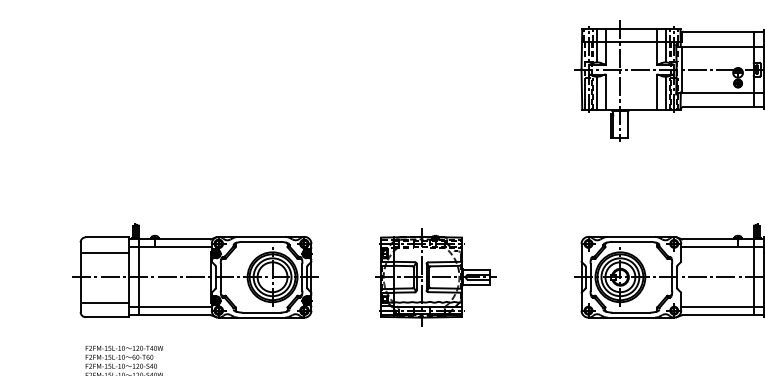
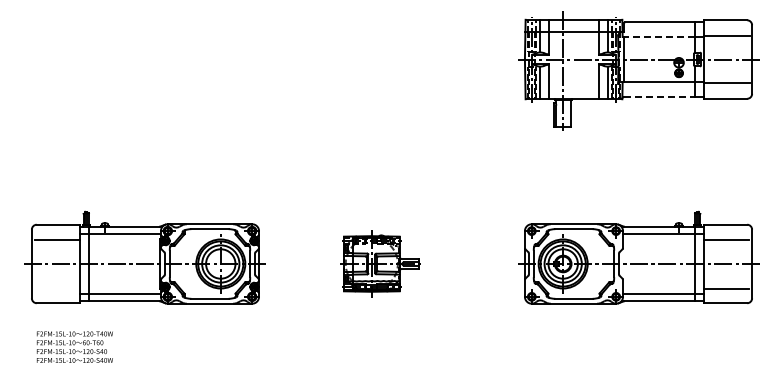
line: (715, 46) -> (656, 36), solid -> dashed
line: (719, 107) -> (660, 96), solid -> dashed
part: (435, 276) -> (381, 263), size x0.7
line: (105, 303) -> (56, 289), removed

